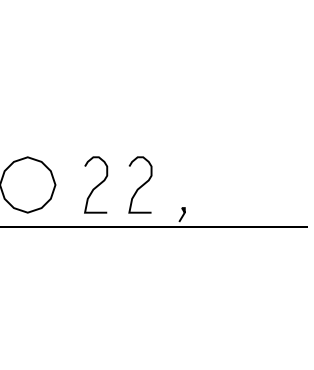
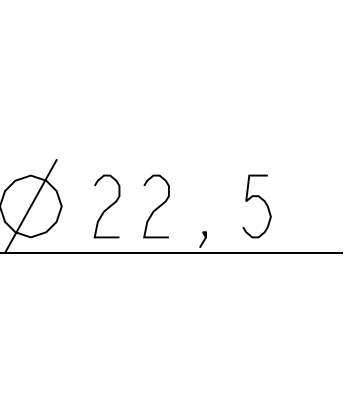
curve: (234, 179) -> (261, 200), added
line: (27, 184) -> (30, 205), added

